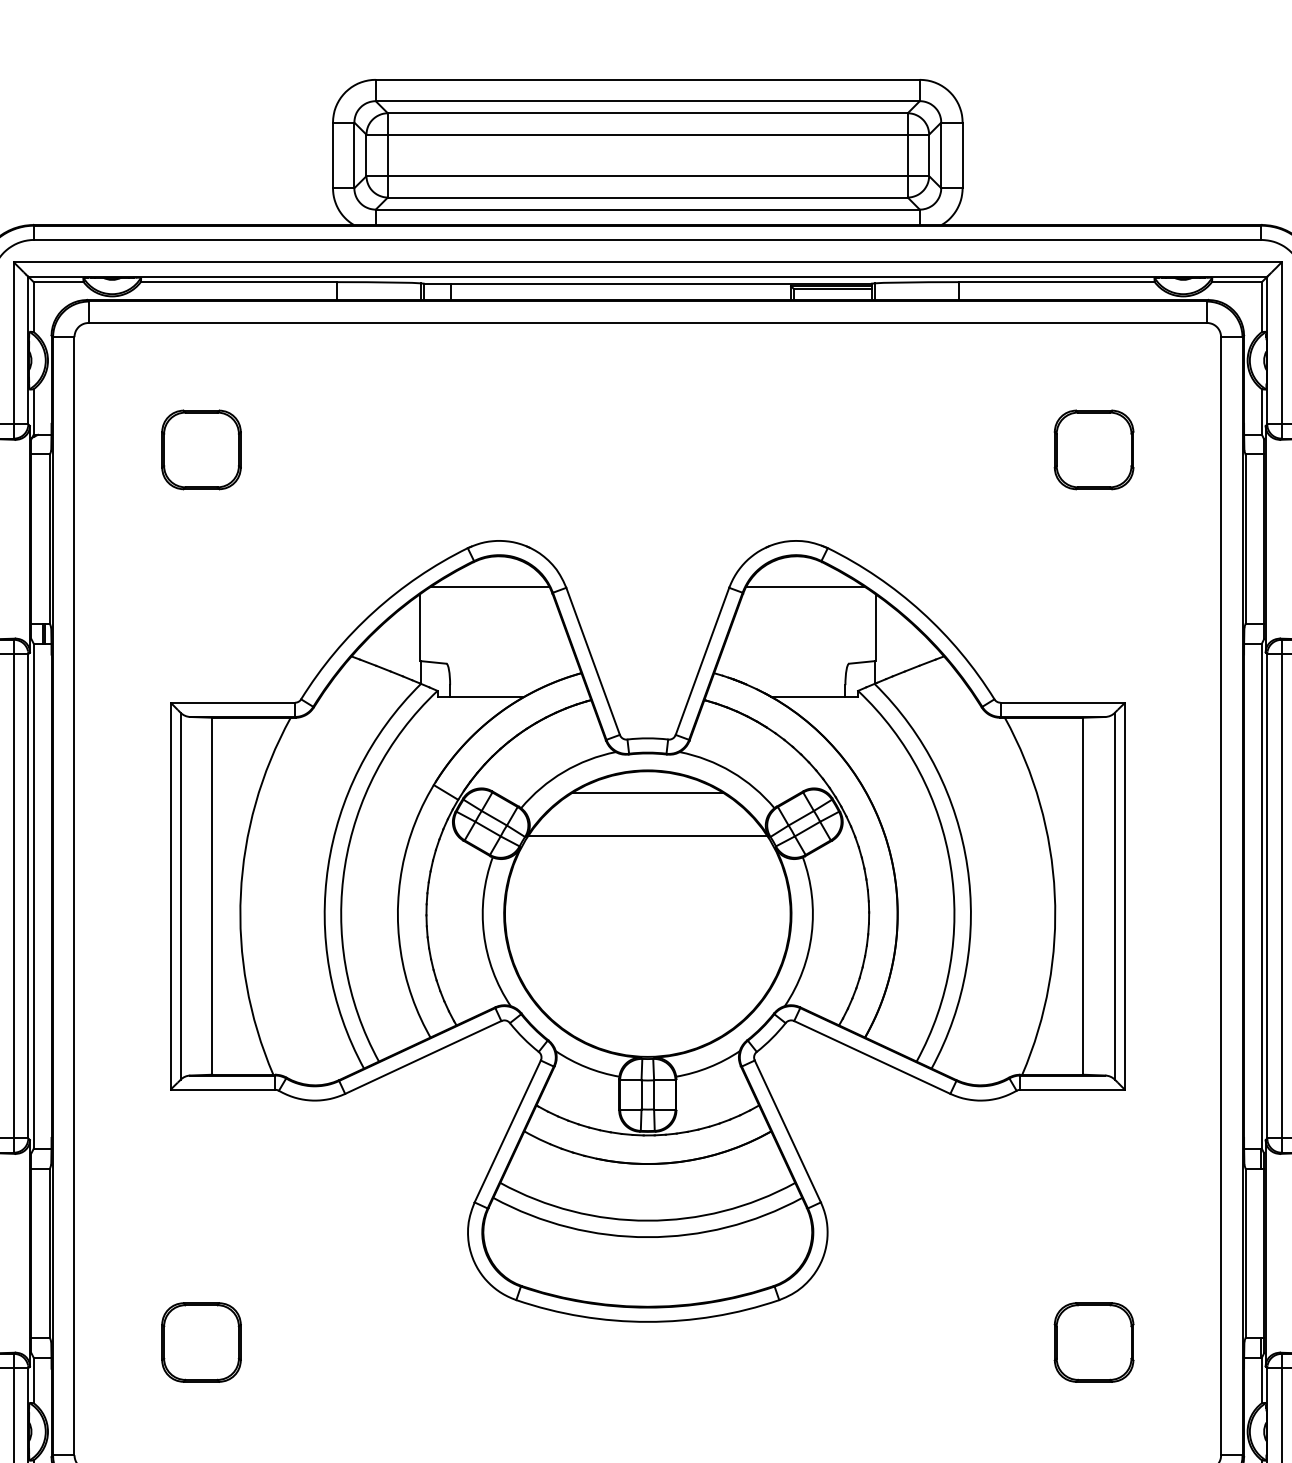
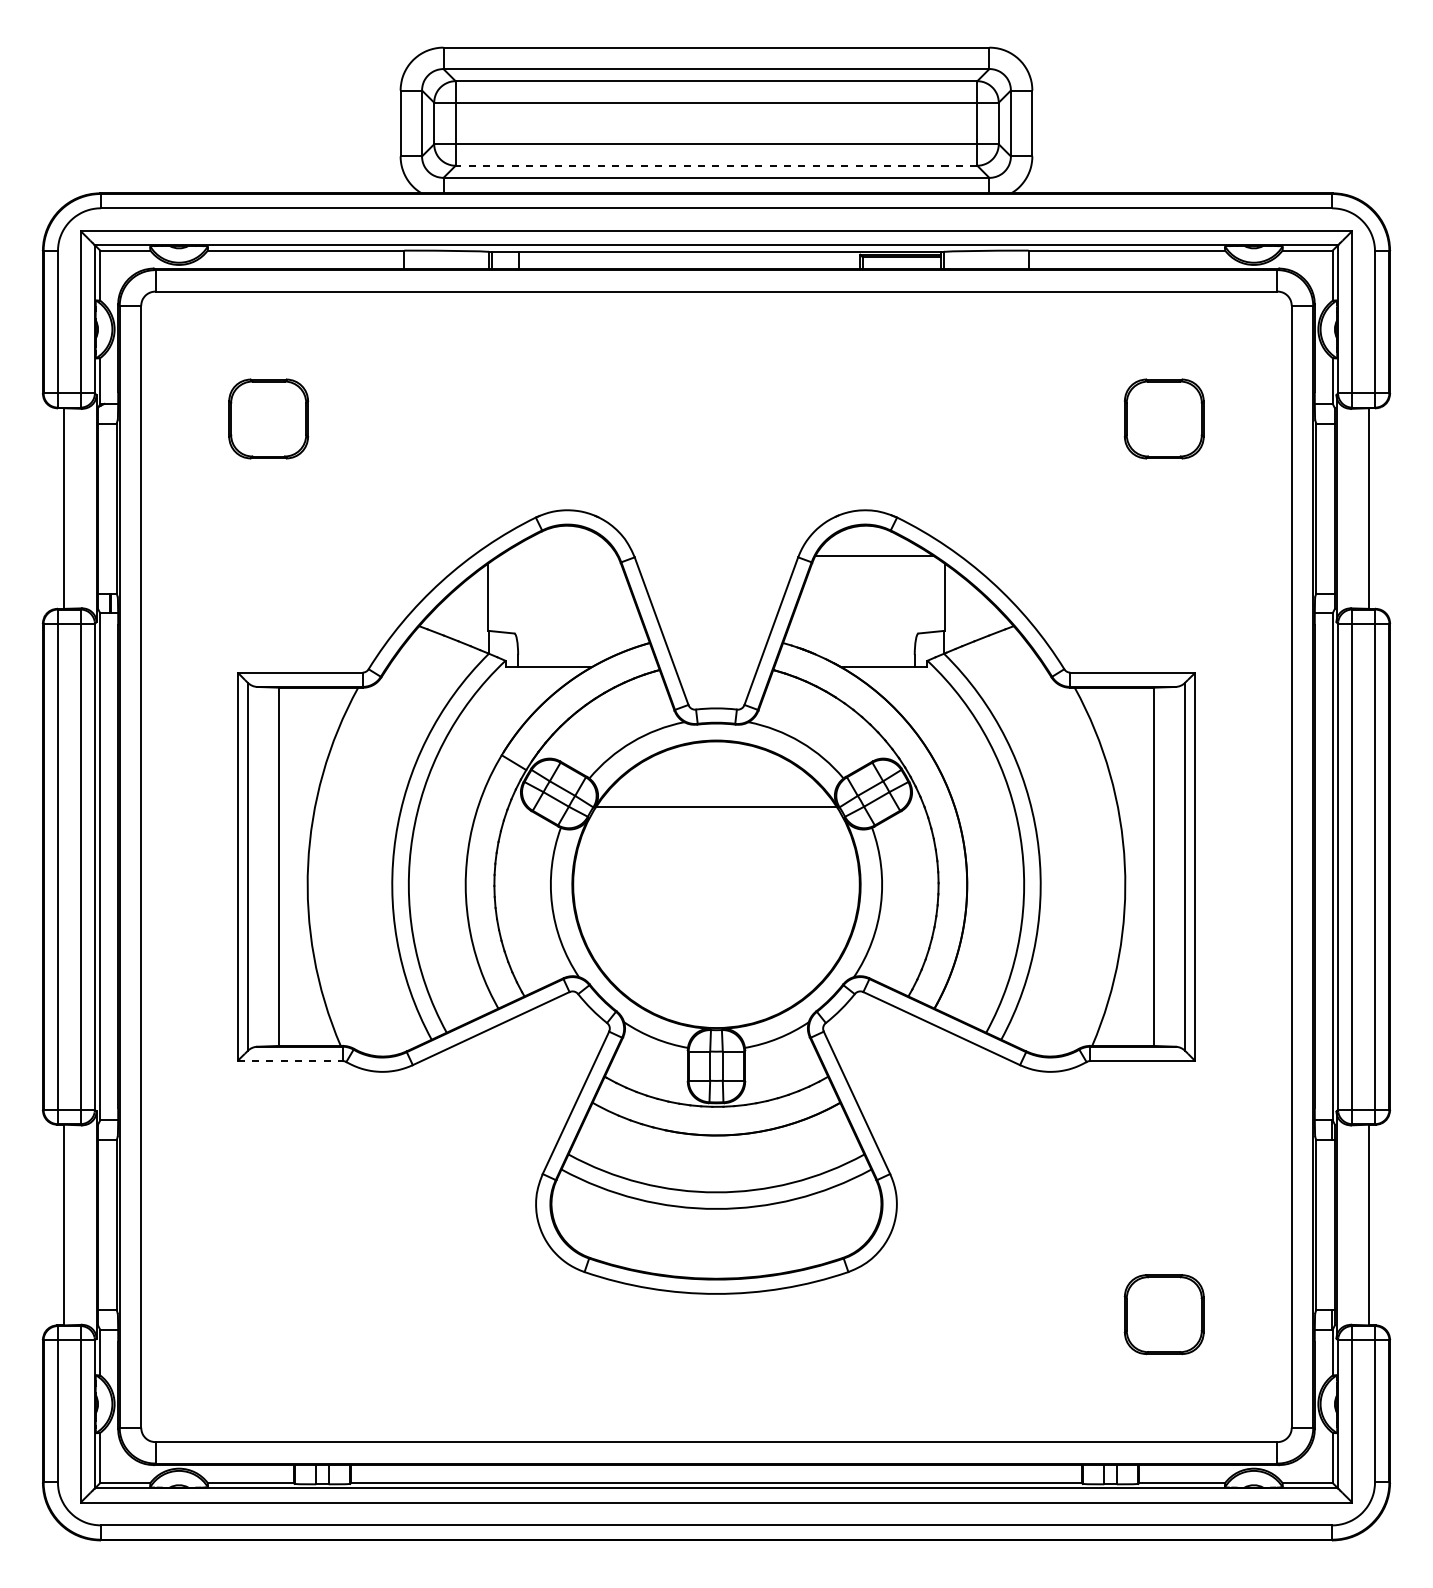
line: (647, 197) -> (716, 165), solid -> dashed
line: (490, 586) -> (558, 556), removed
line: (647, 793) -> (716, 763), removed
line: (223, 1090) -> (290, 1061), solid -> dashed
part: (201, 1342) -> (268, 1314), removed

